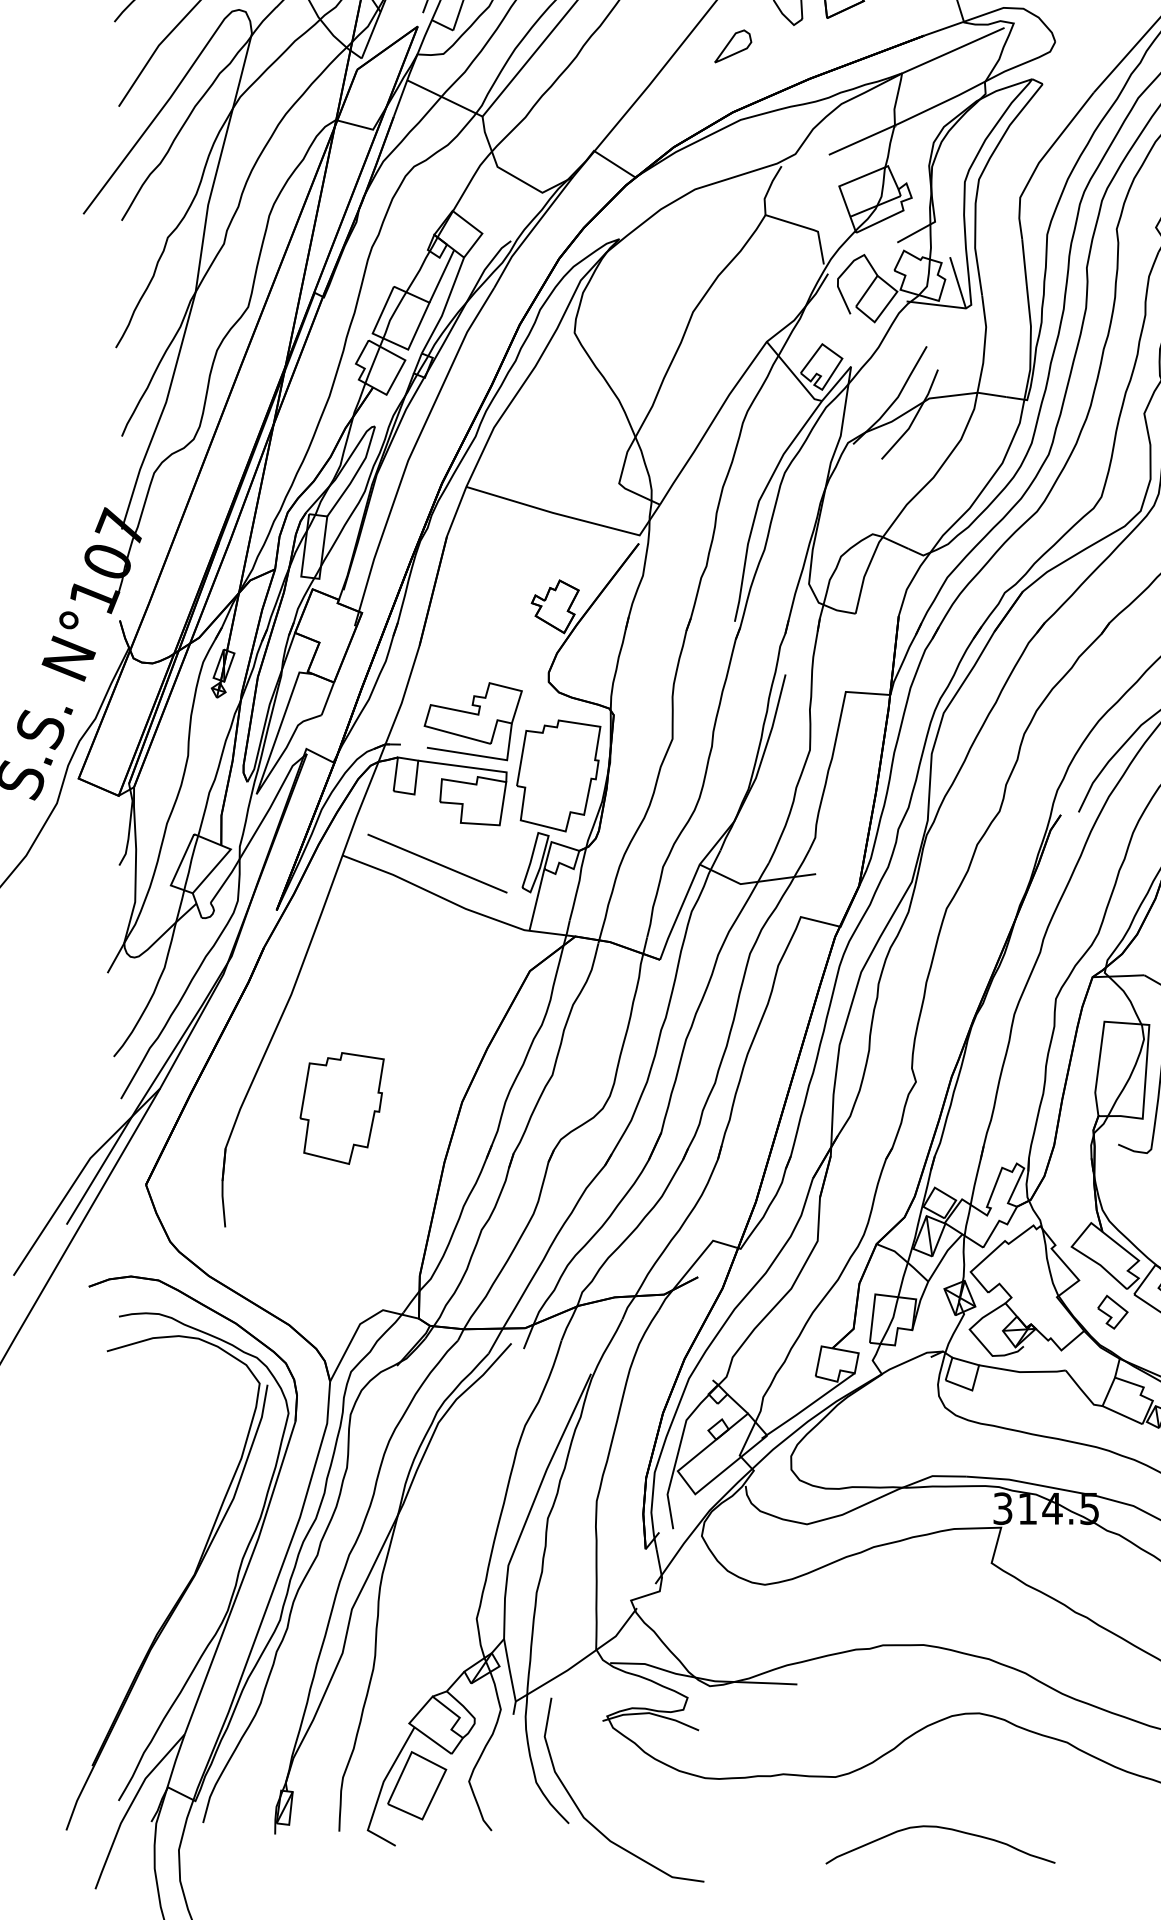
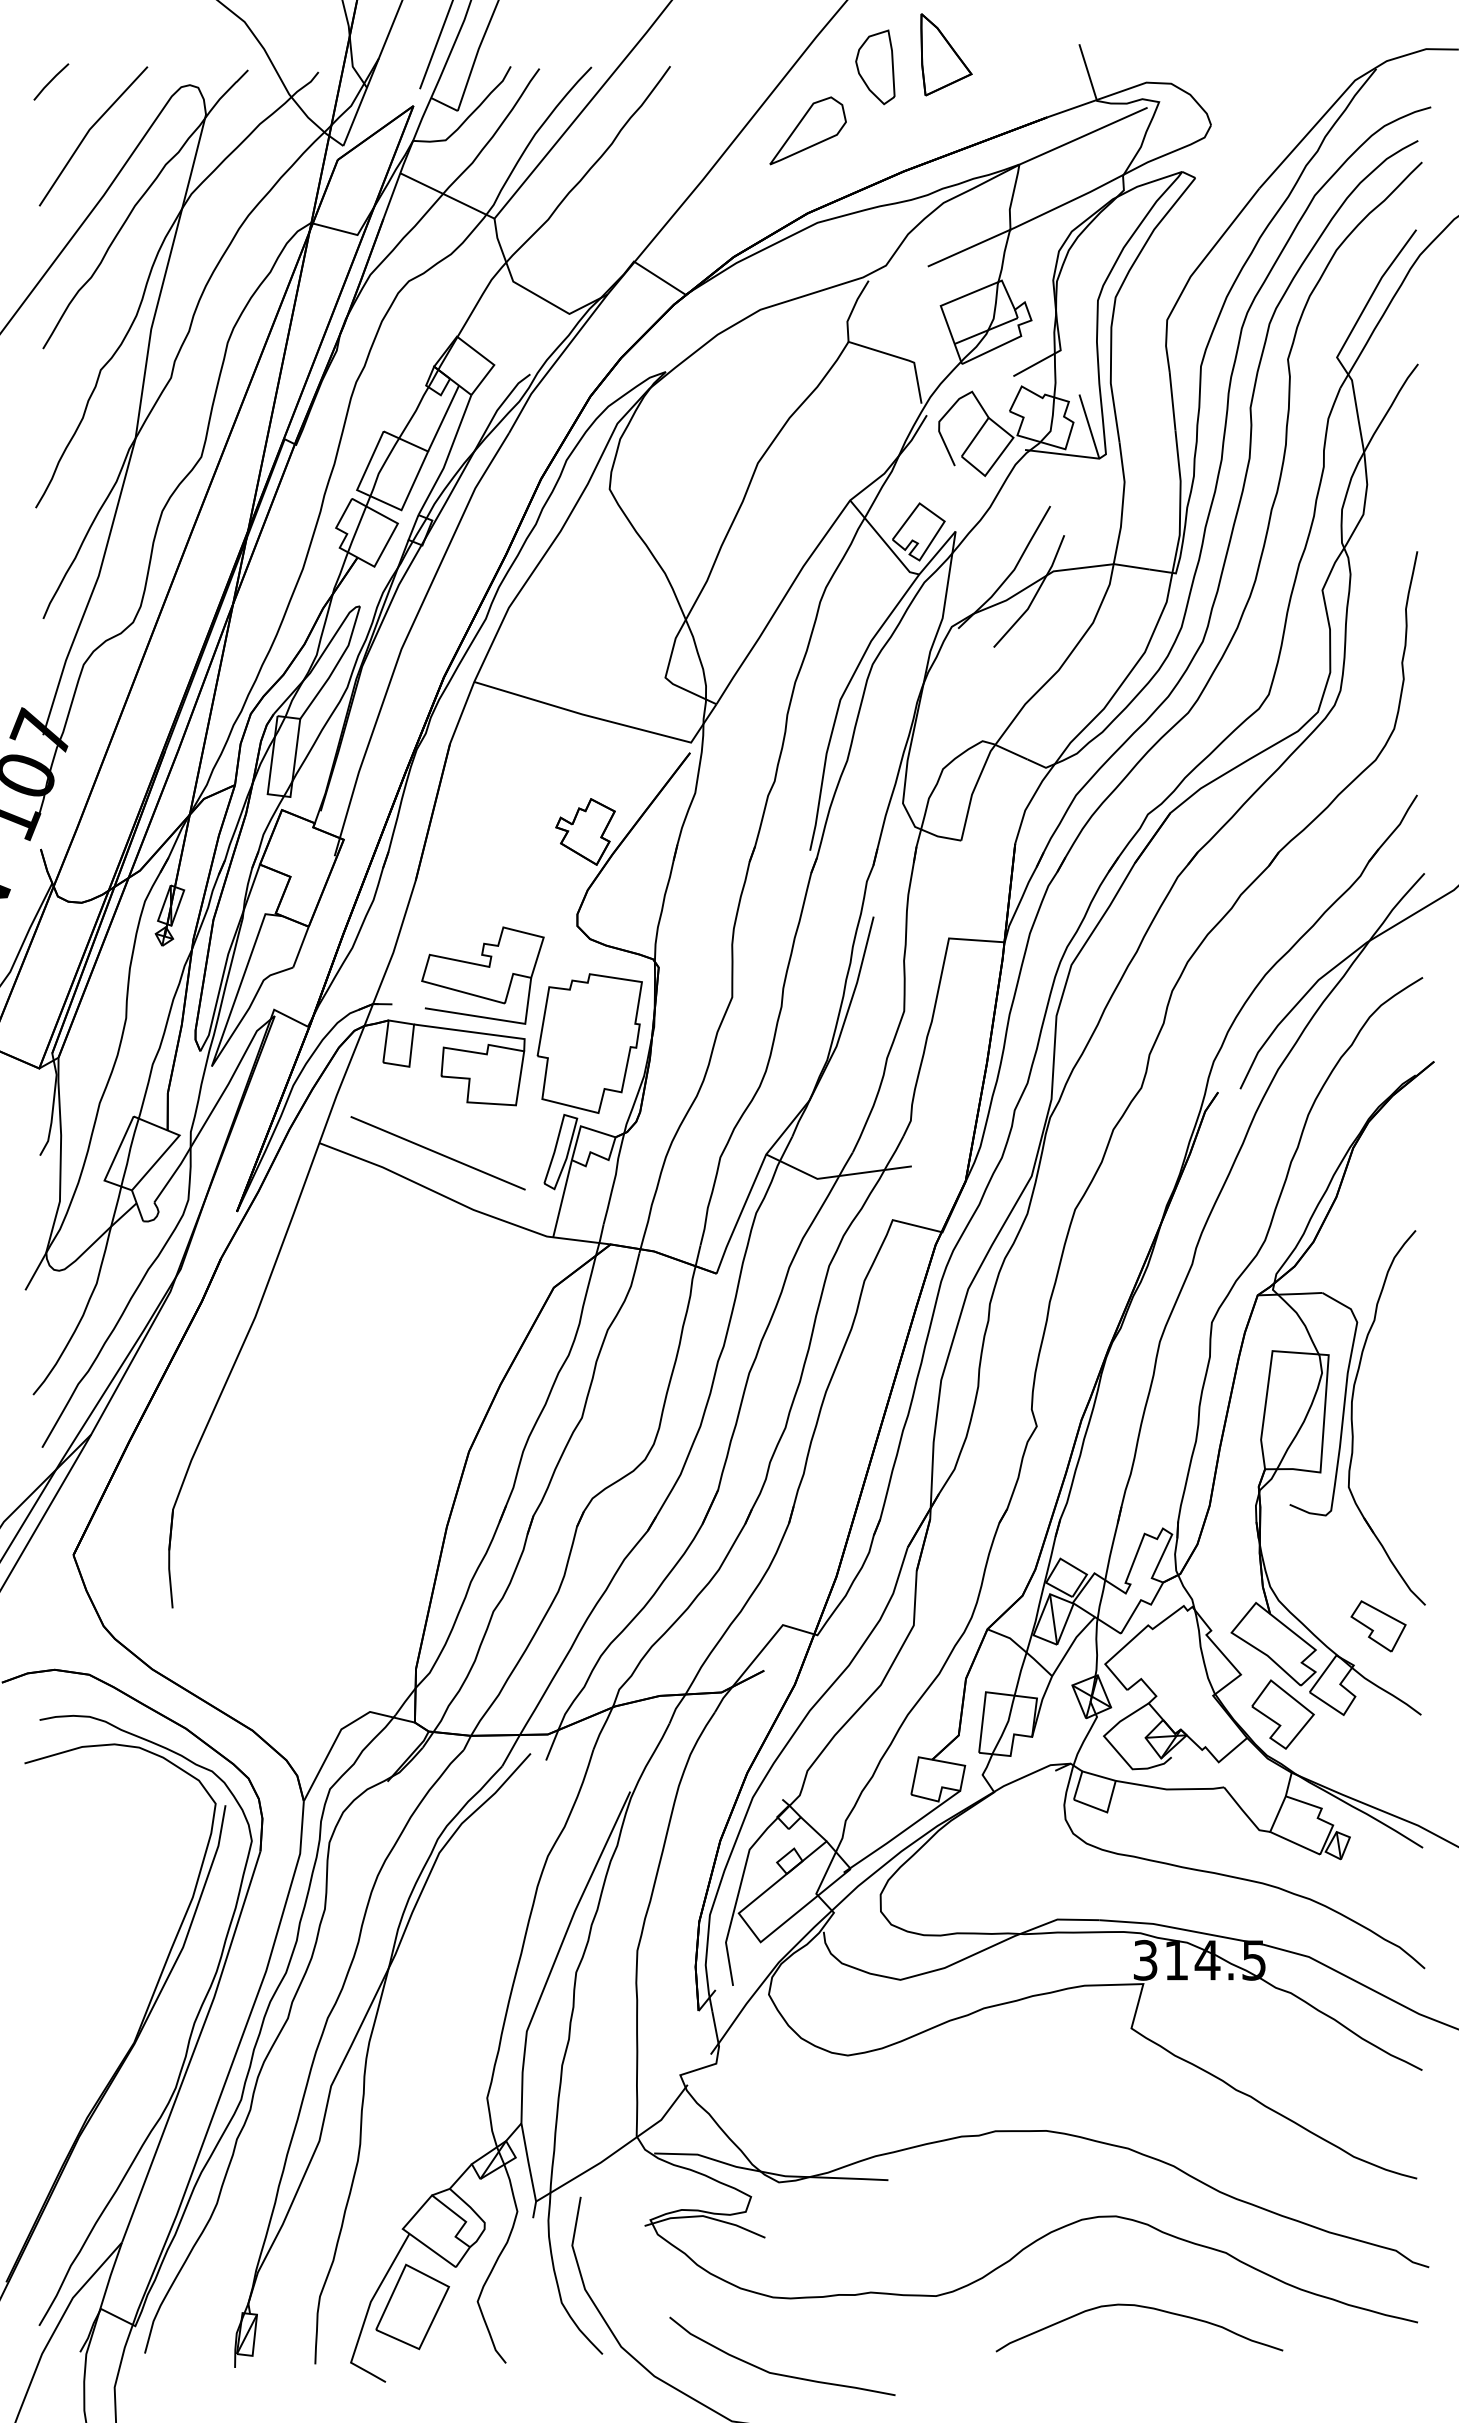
part: (732, 46) -> (807, 130), size x1.67
part: (341, 1108) -> (318, 1459), removed
part: (1112, 1312) -> (1282, 1714), size x1.67
curve: (941, 1828) -> (1140, 2307), moved
curve: (710, 1838) -> (779, 2373), added

